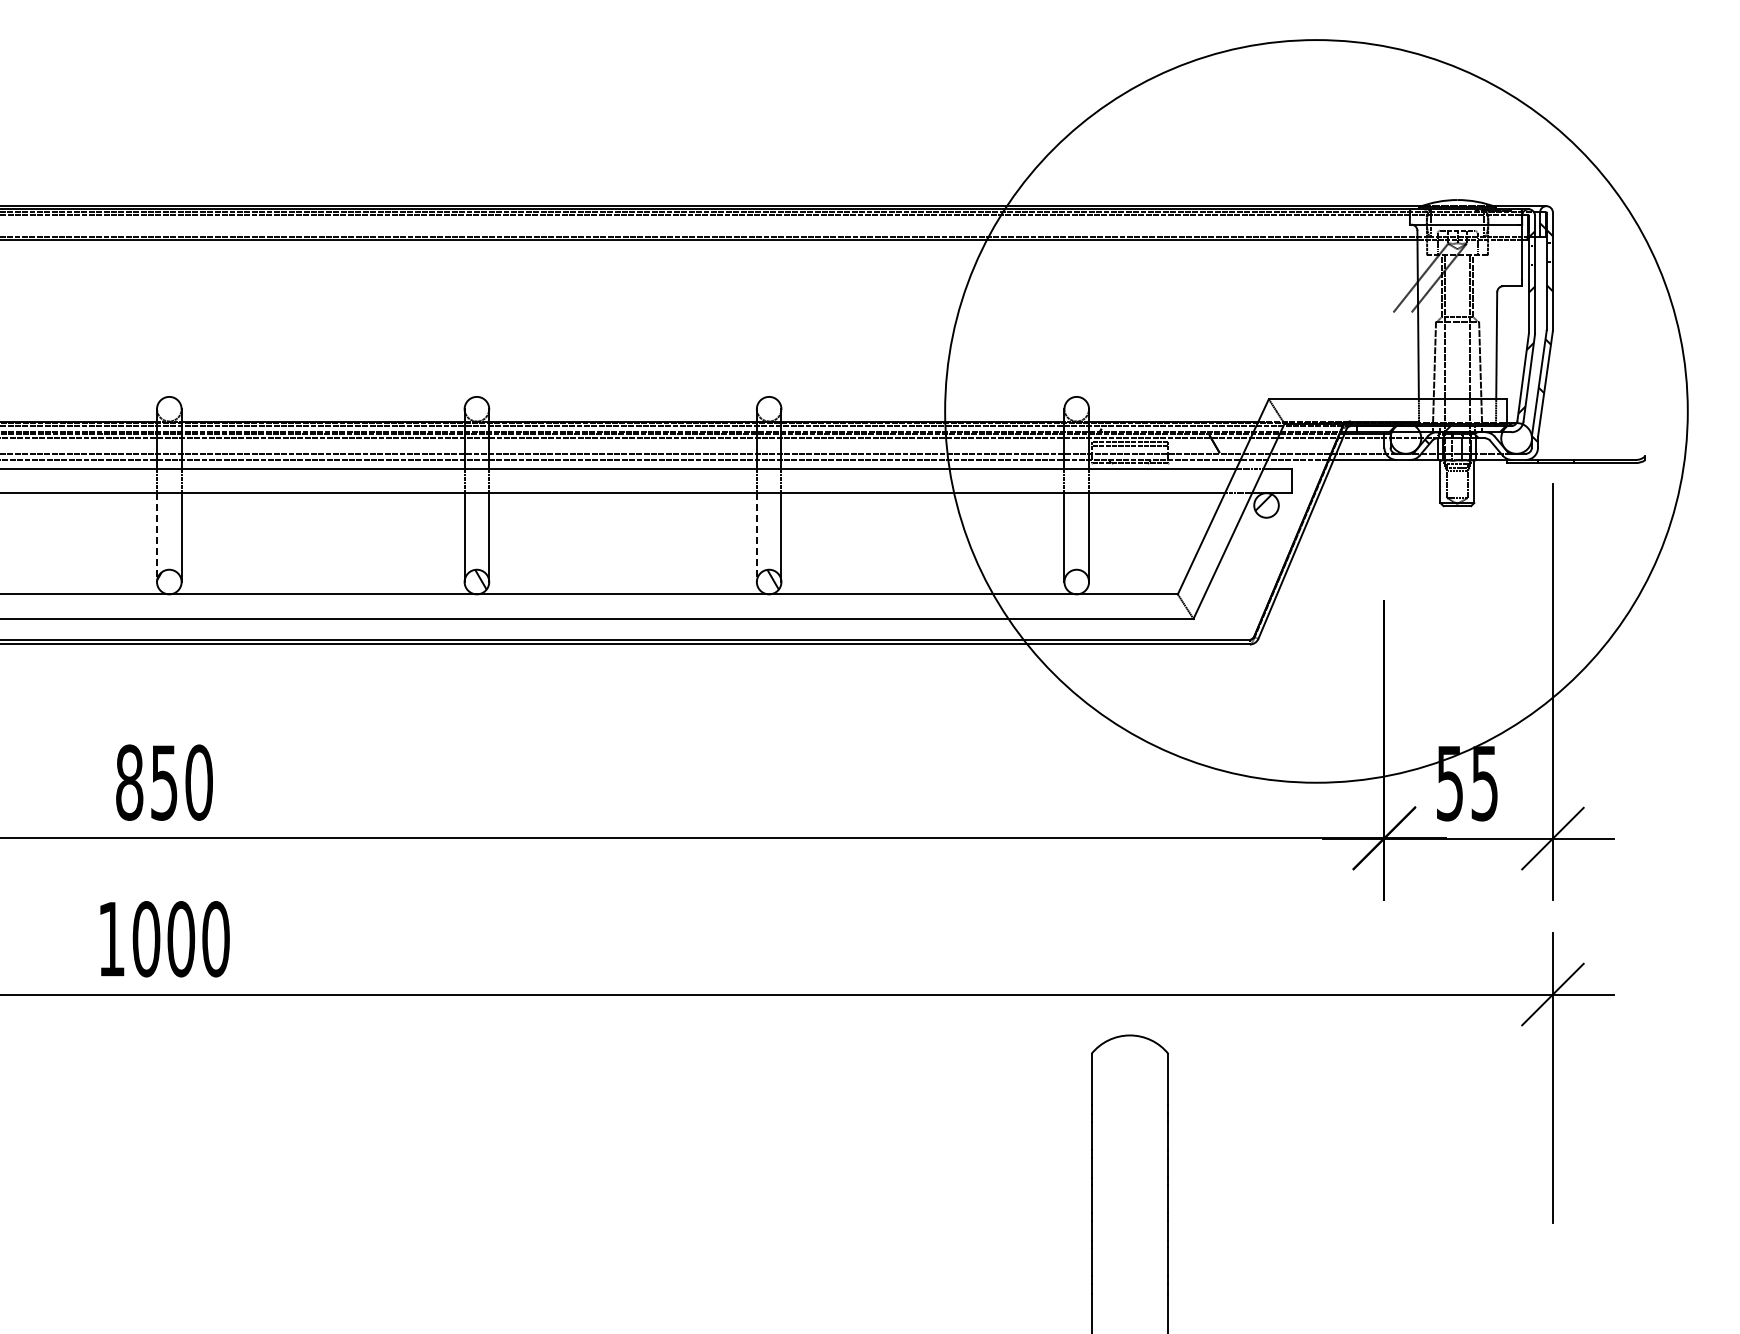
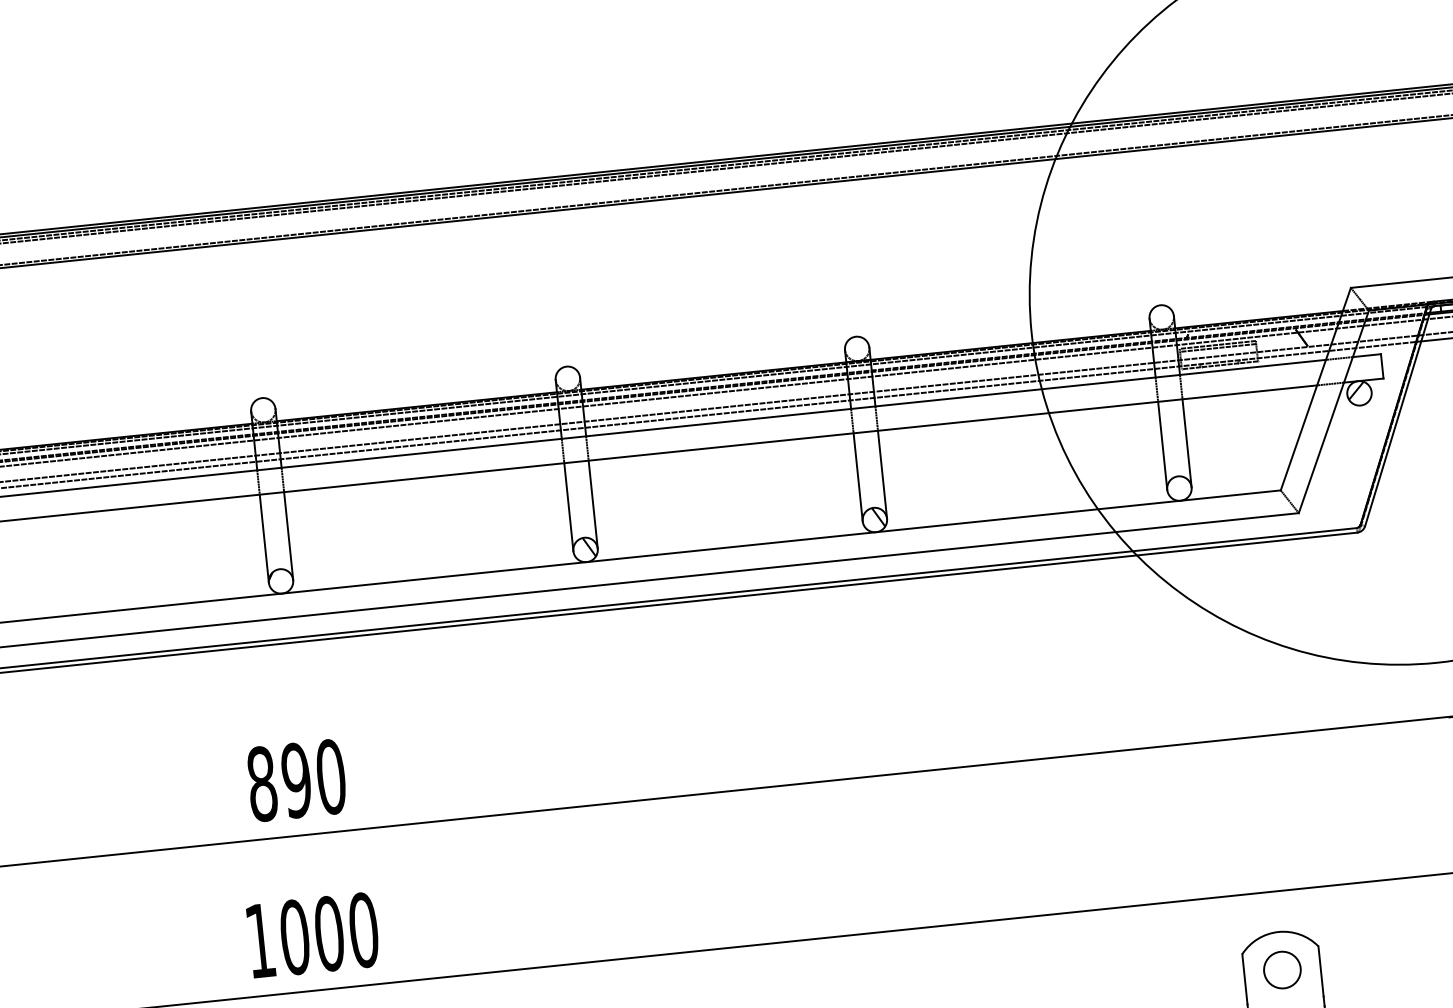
line: (157, 538) -> (264, 539), dashed -> solid
line: (756, 538) -> (857, 478), dashed -> solid
text: (163, 782) -> (295, 780), 850 -> 890
circle: (1129, 1073) -> (1281, 969), added

